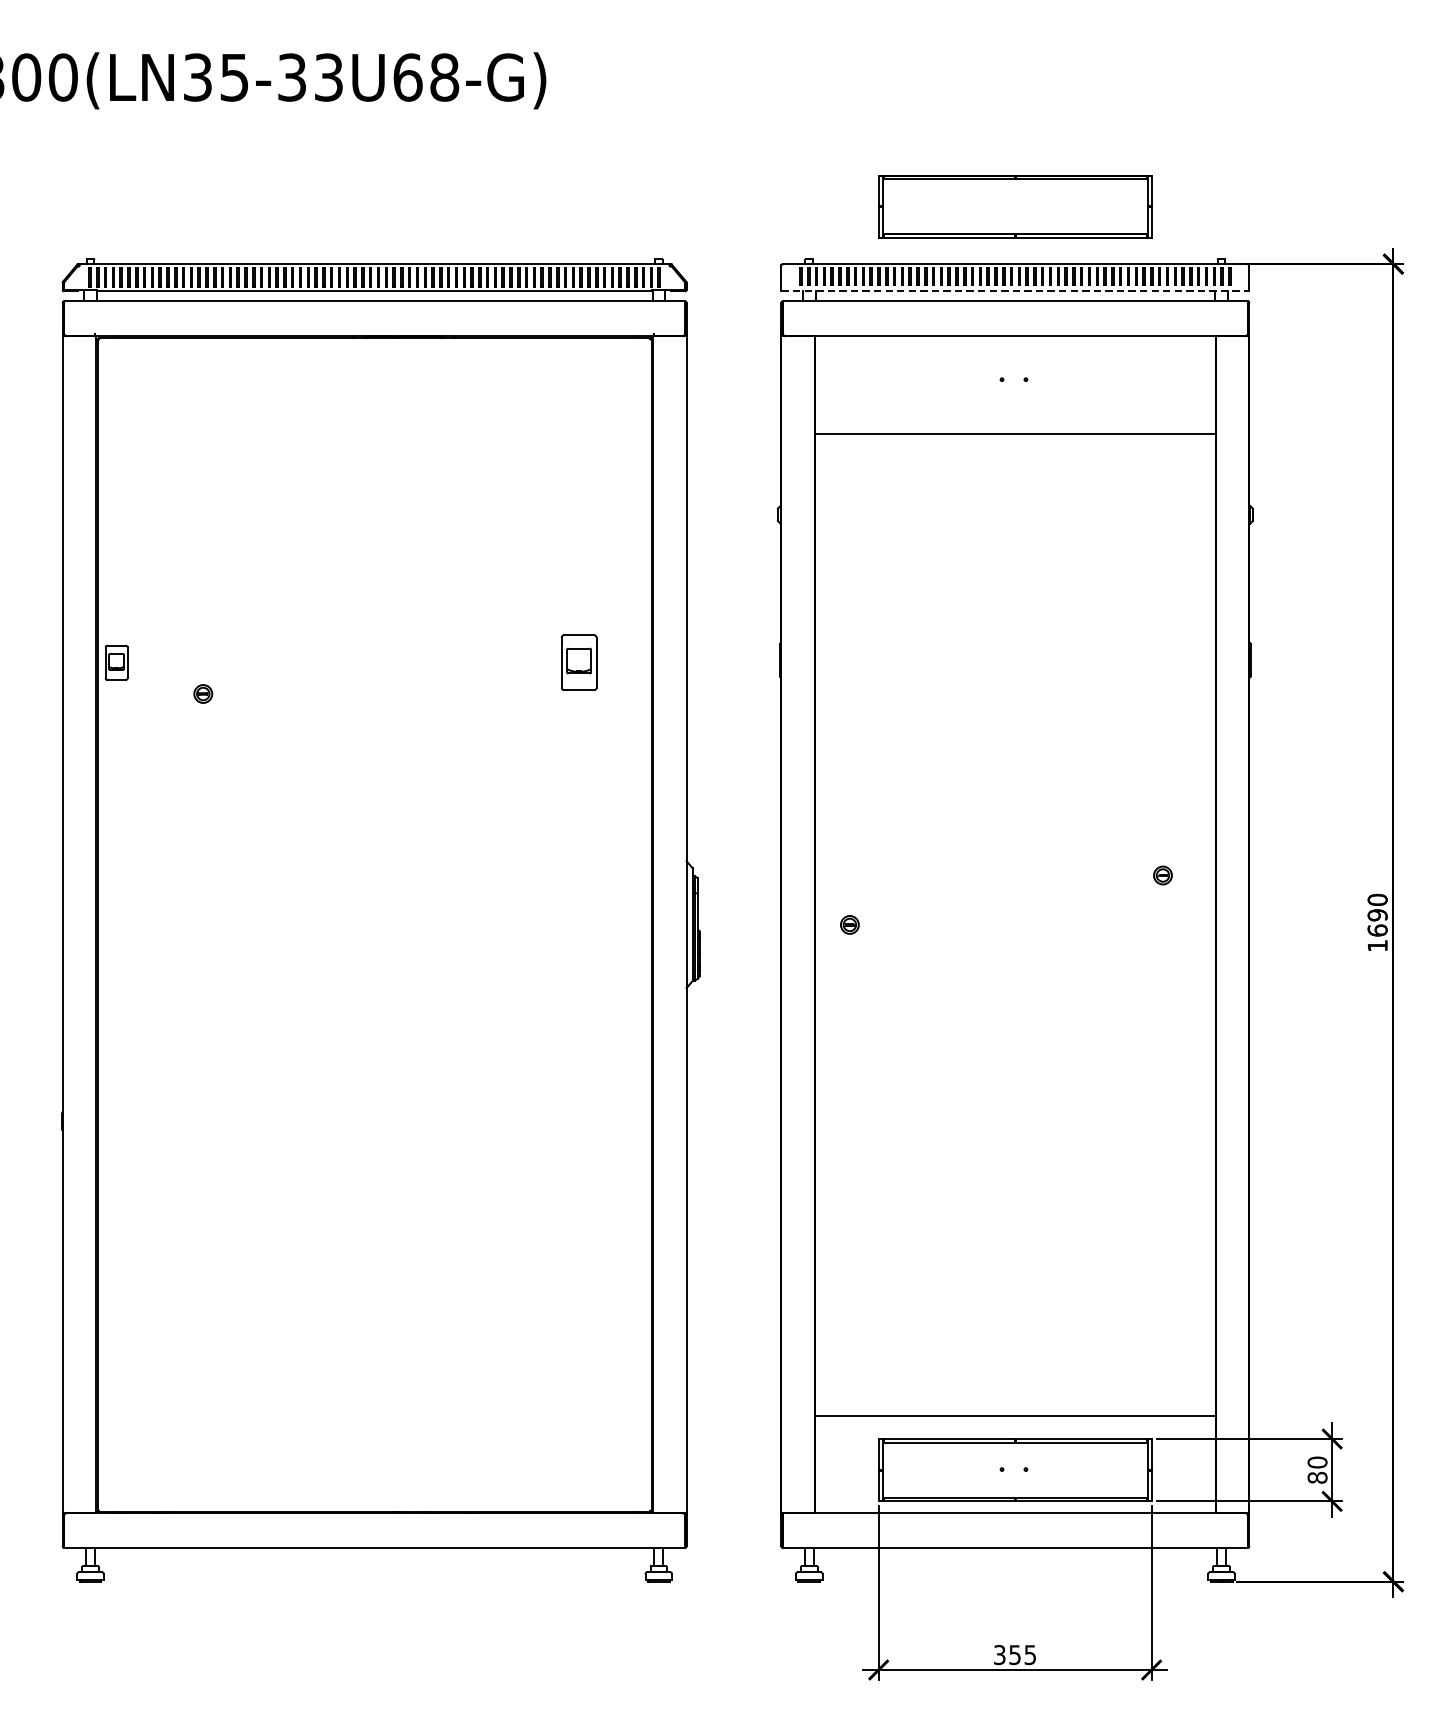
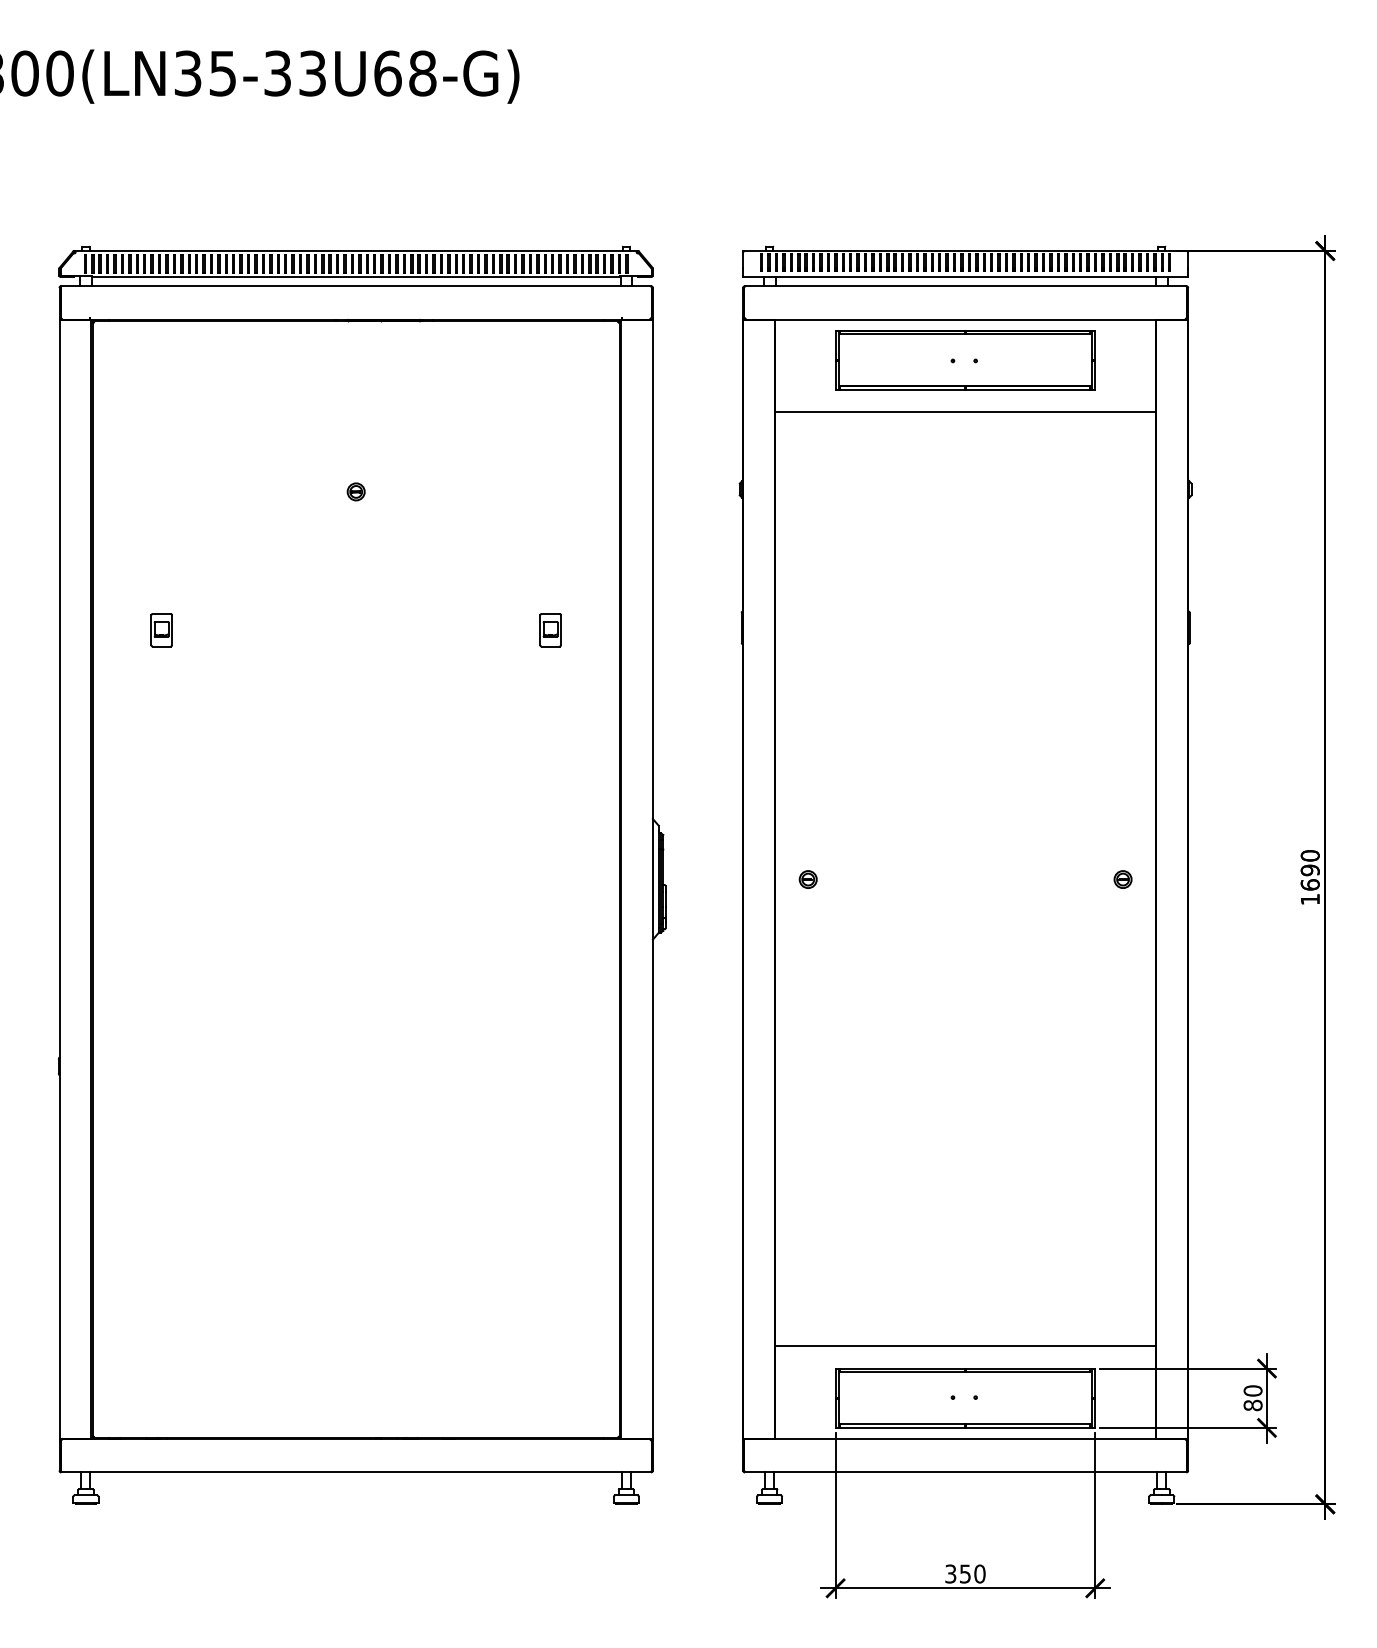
part: (1015, 206) -> (965, 360), moved
line: (1015, 291) -> (965, 277), dashed -> solid
part: (116, 663) -> (161, 630), moved
part: (578, 663) -> (550, 630), size x0.62
part: (202, 693) -> (355, 491), moved
part: (1162, 875) -> (1122, 879), moved
text: (1029, 1654) -> (979, 1573), 355 -> 350

